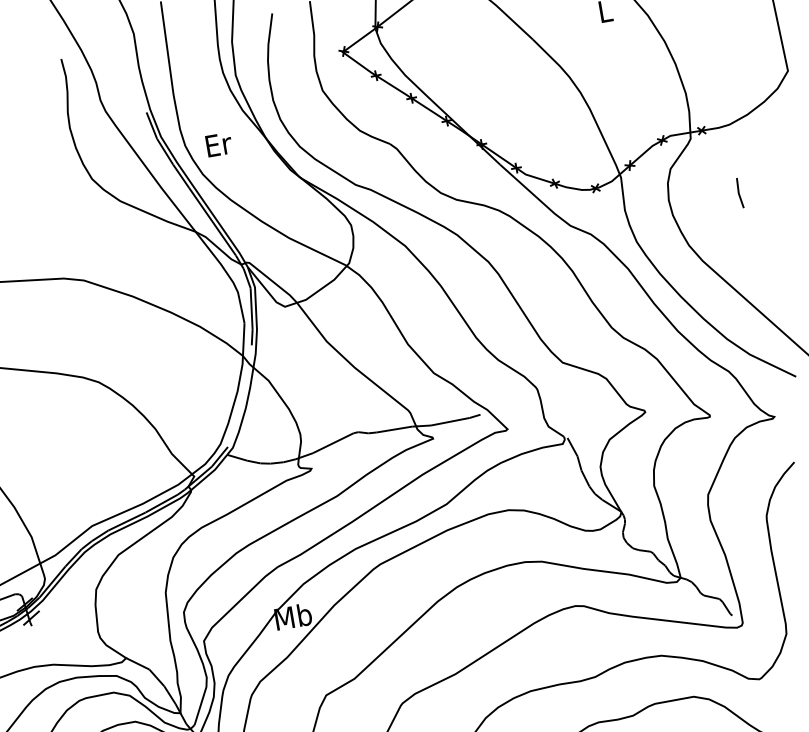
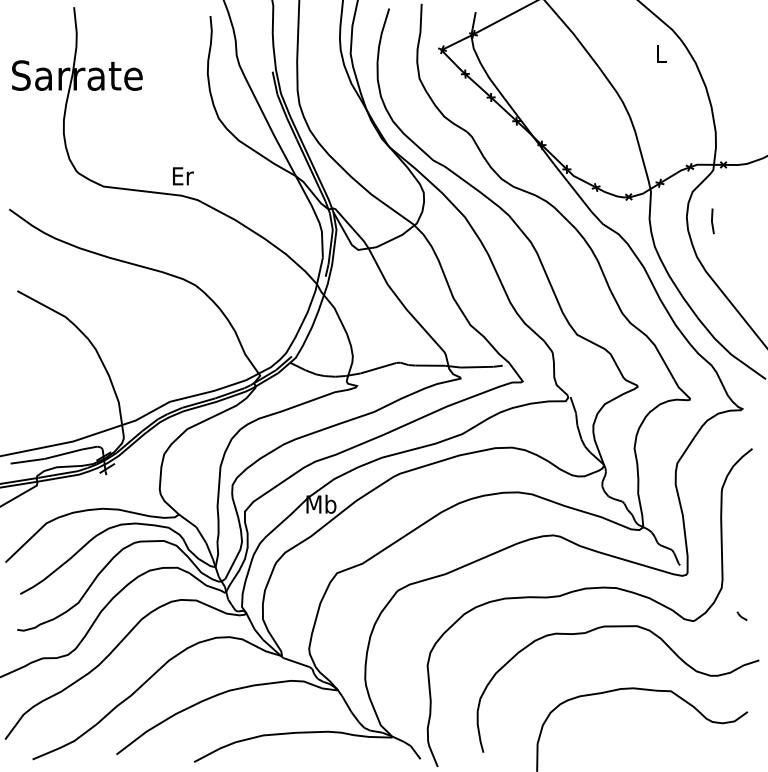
text: (219, 144) -> (183, 176), moved
line: (739, 193) -> (712, 221), moved

